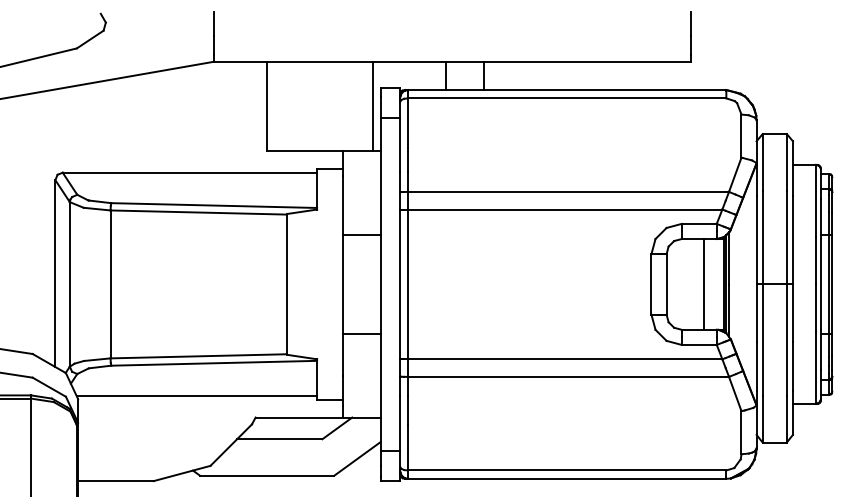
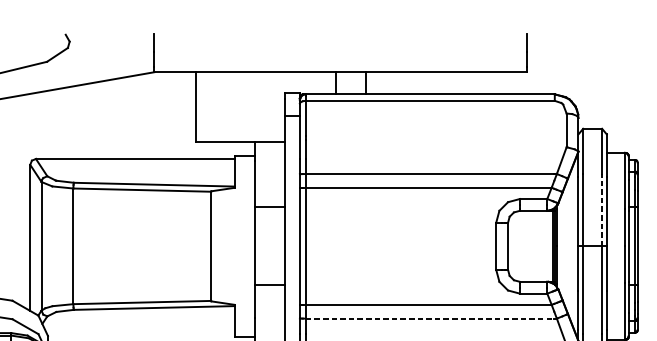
line: (373, 106) -> (278, 107), removed
line: (786, 237) -> (601, 209), solid -> dashed
line: (703, 284) -> (536, 246), removed
line: (566, 376) -> (429, 318), solid -> dashed
line: (196, 396) -> (140, 333), removed

